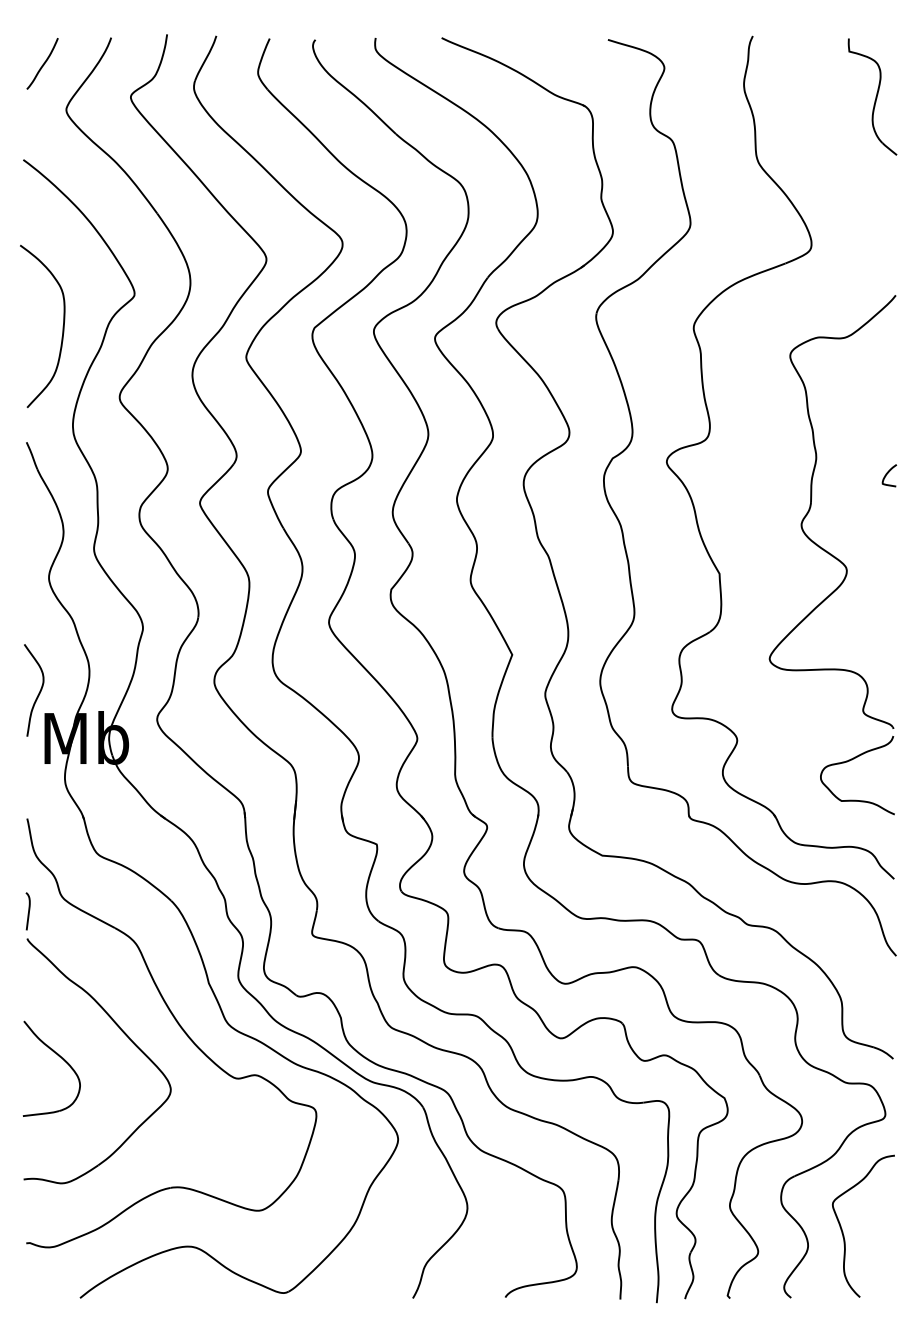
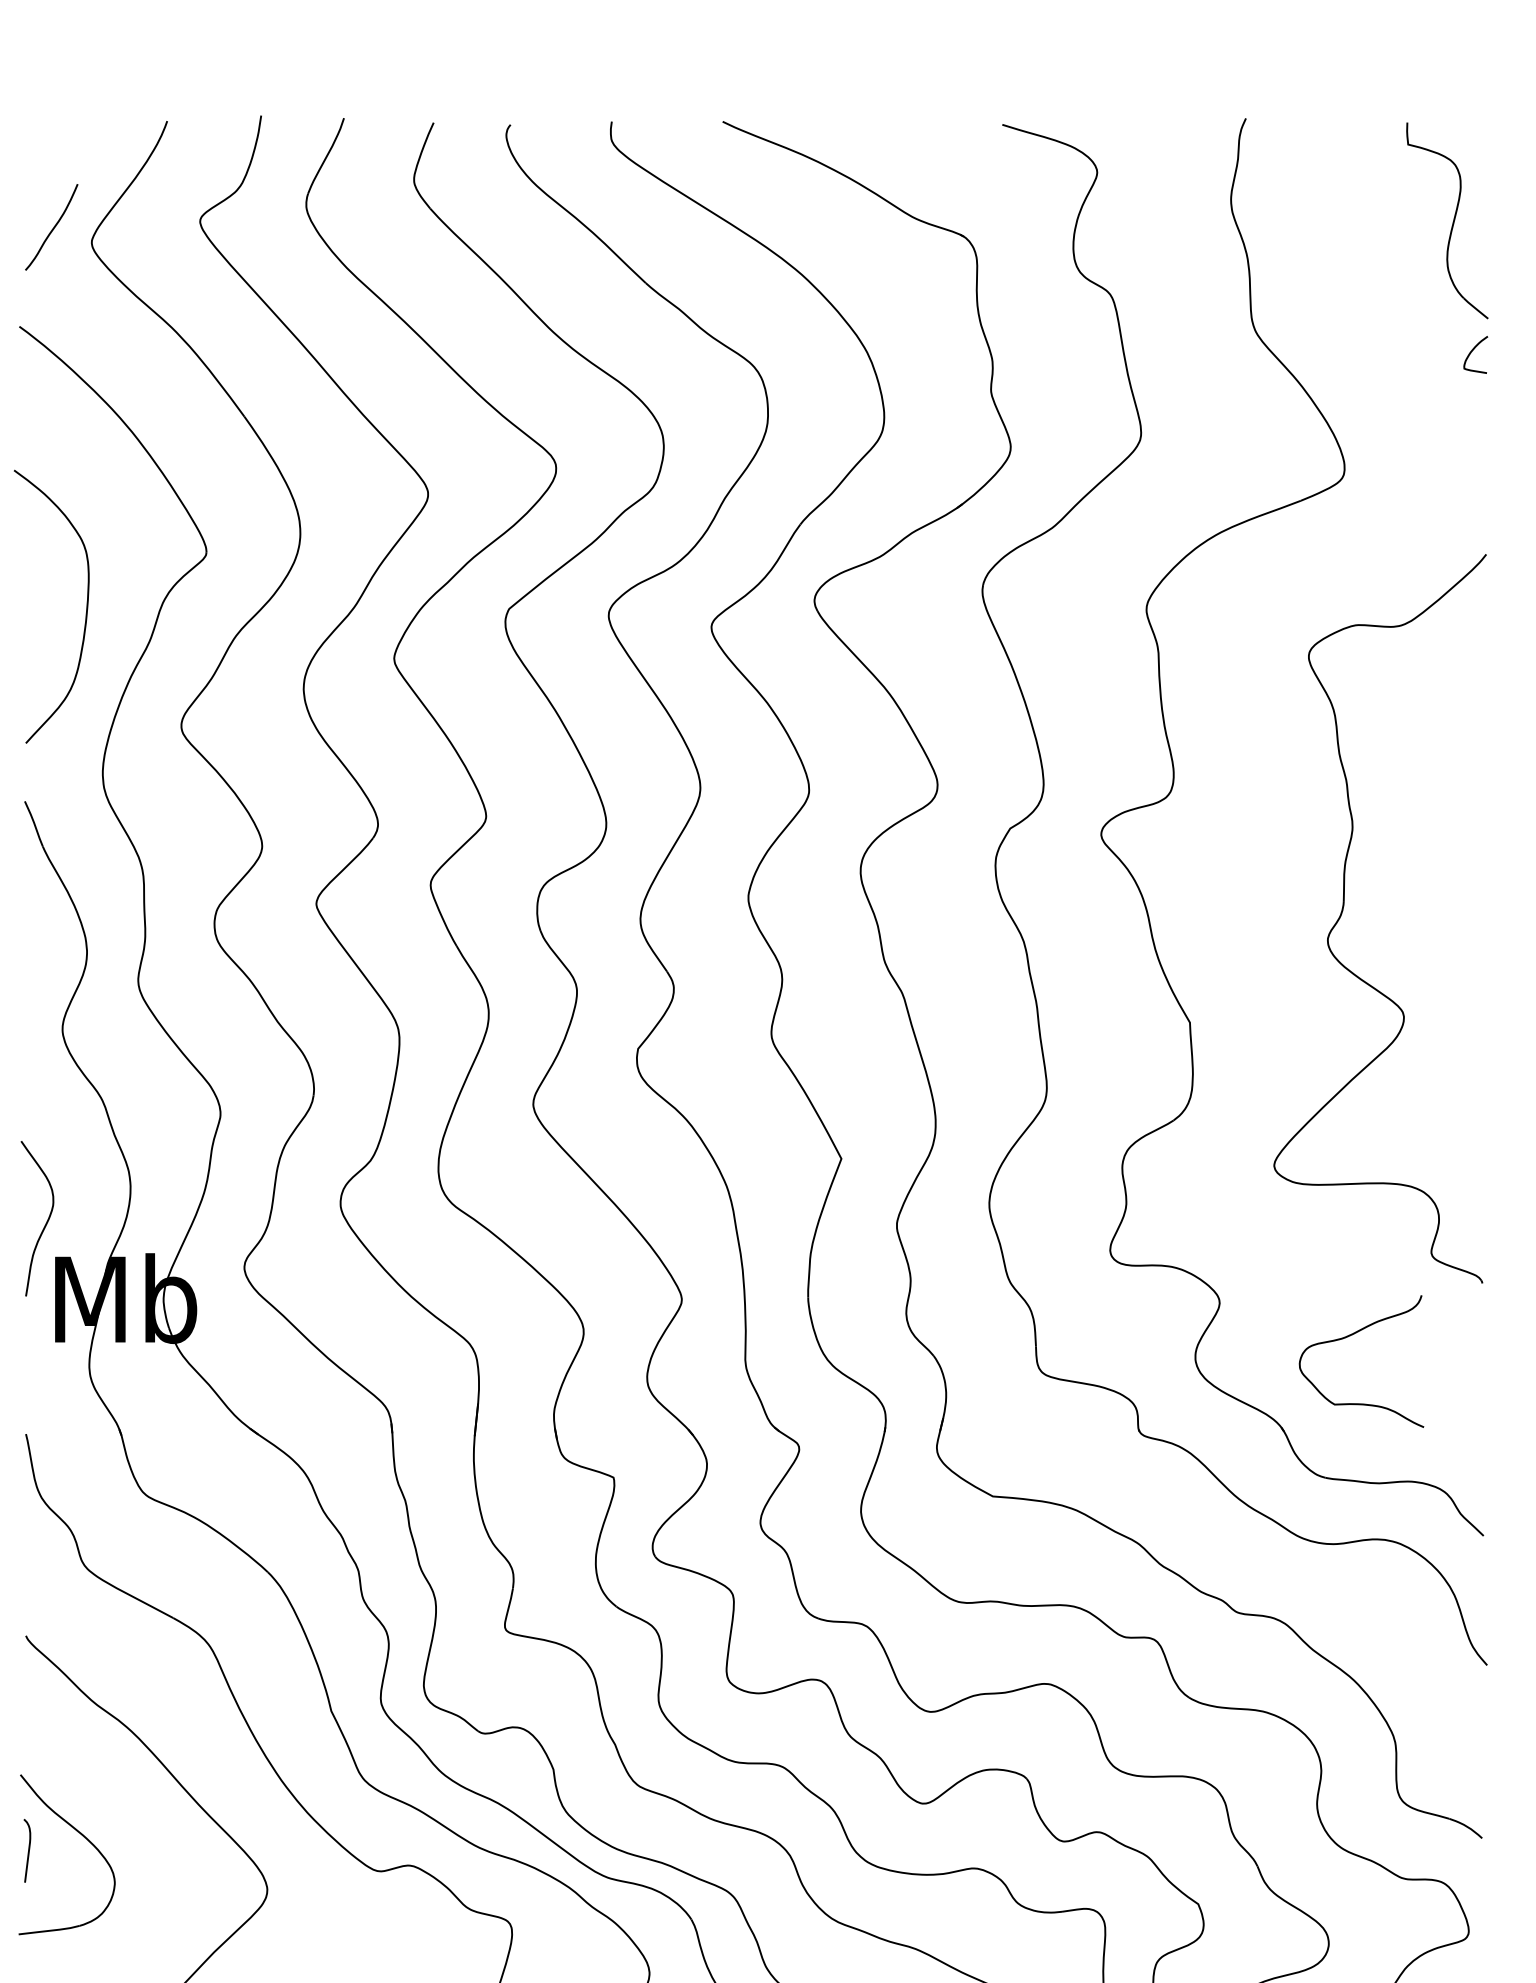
curve: (43, 63) -> (53, 226), moved
curve: (887, 474) -> (1472, 352), moved
curve: (852, 760) -> (1352, 1336), moved
curve: (28, 911) -> (28, 1850), moved

